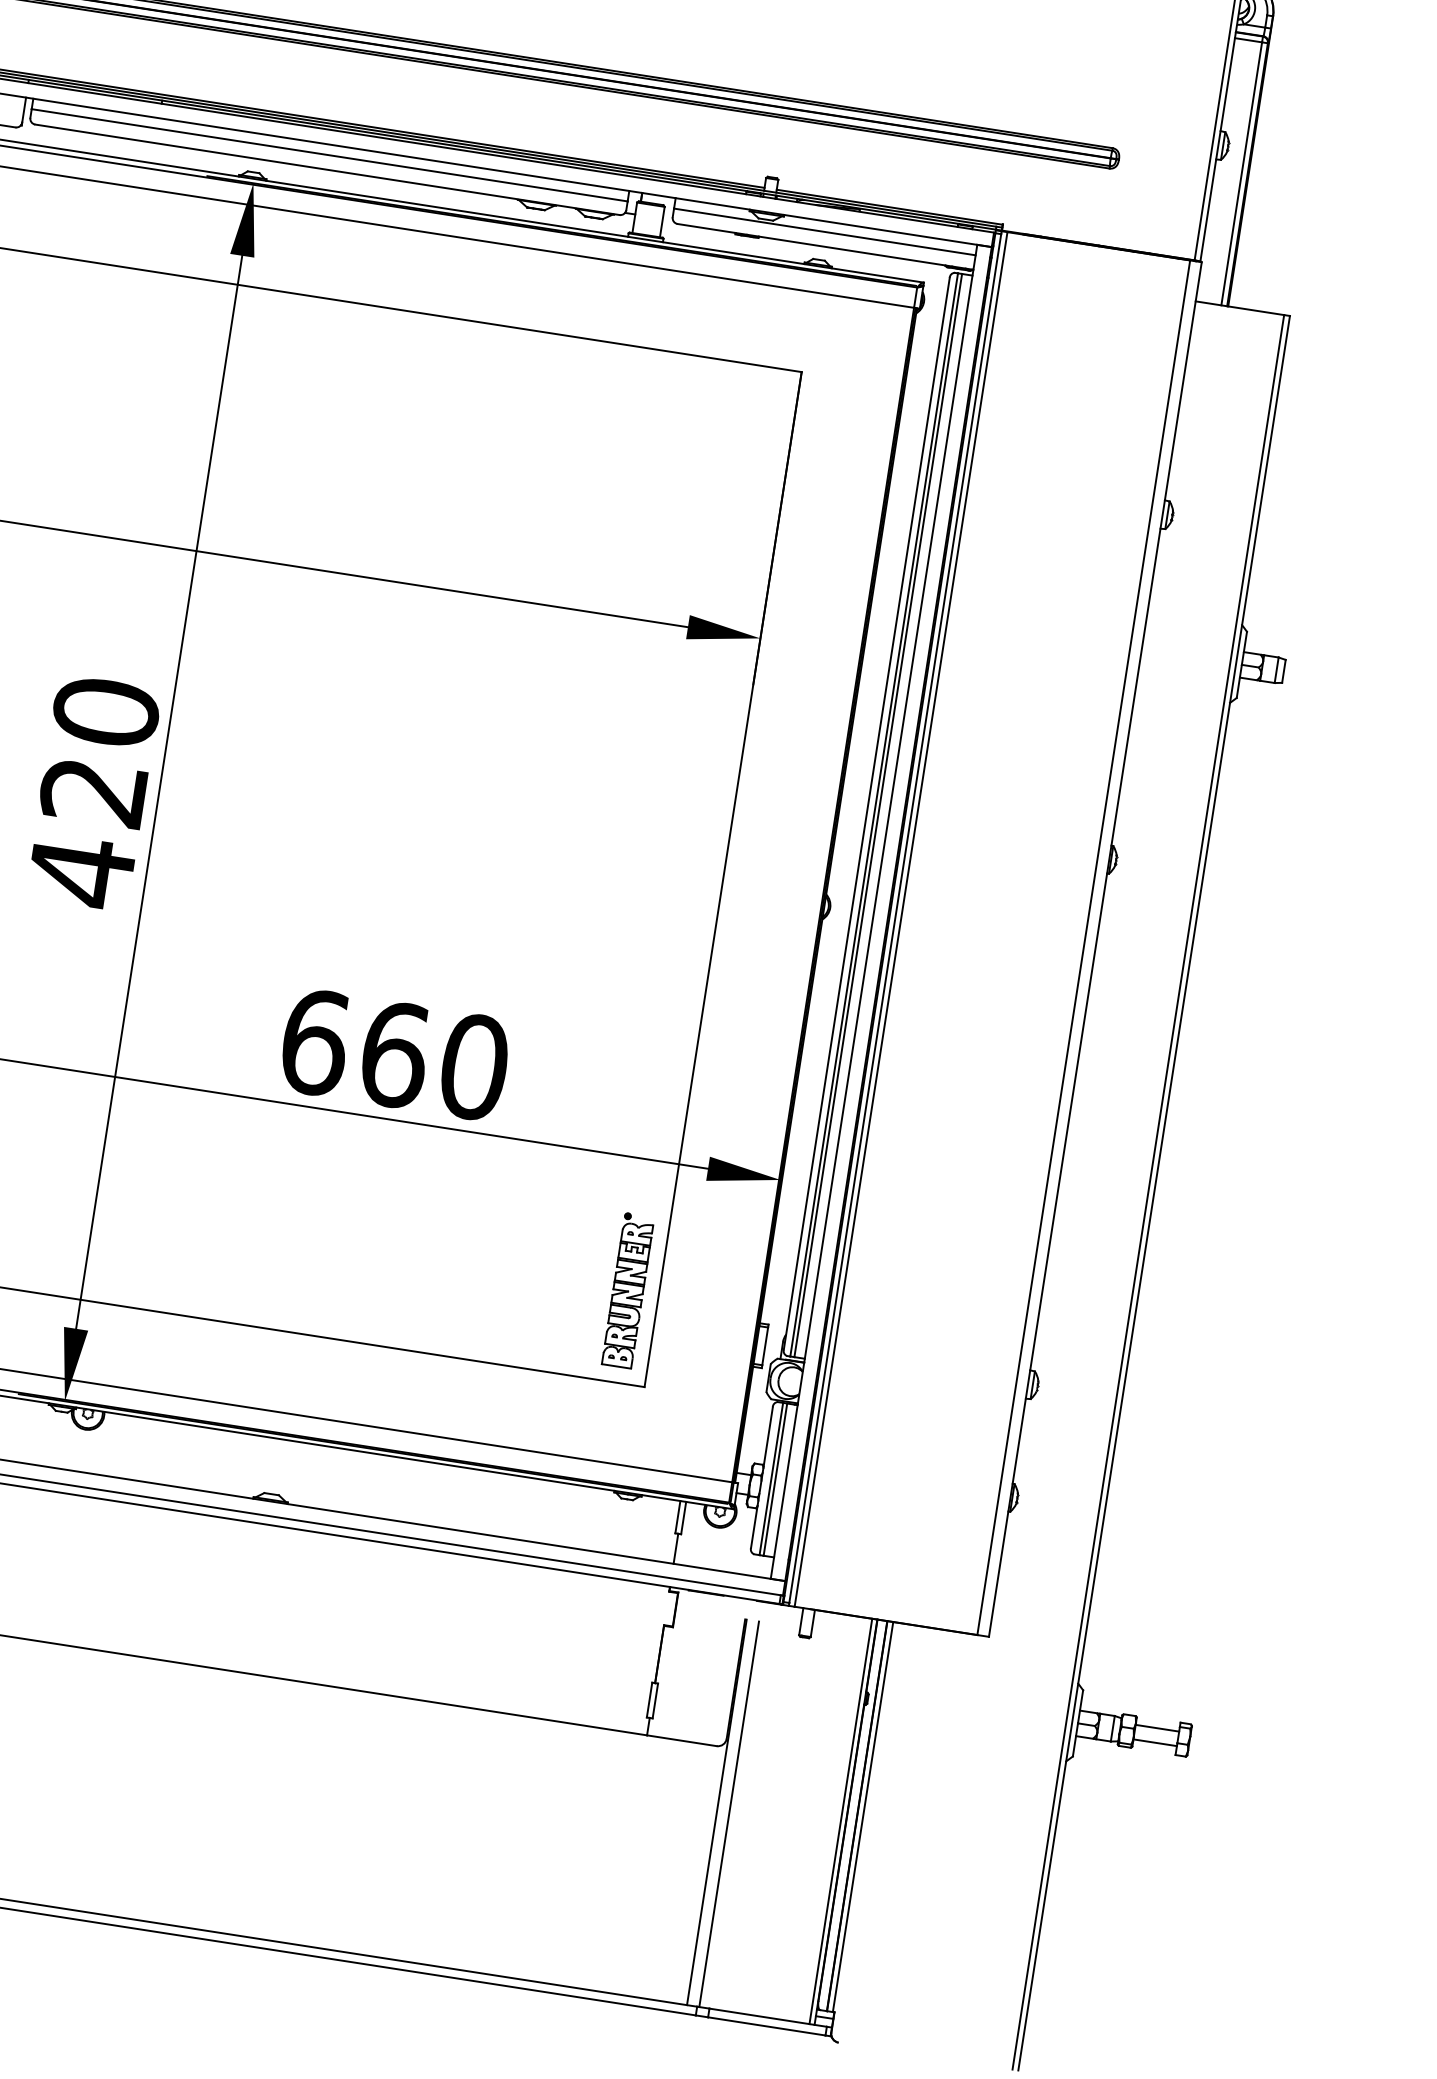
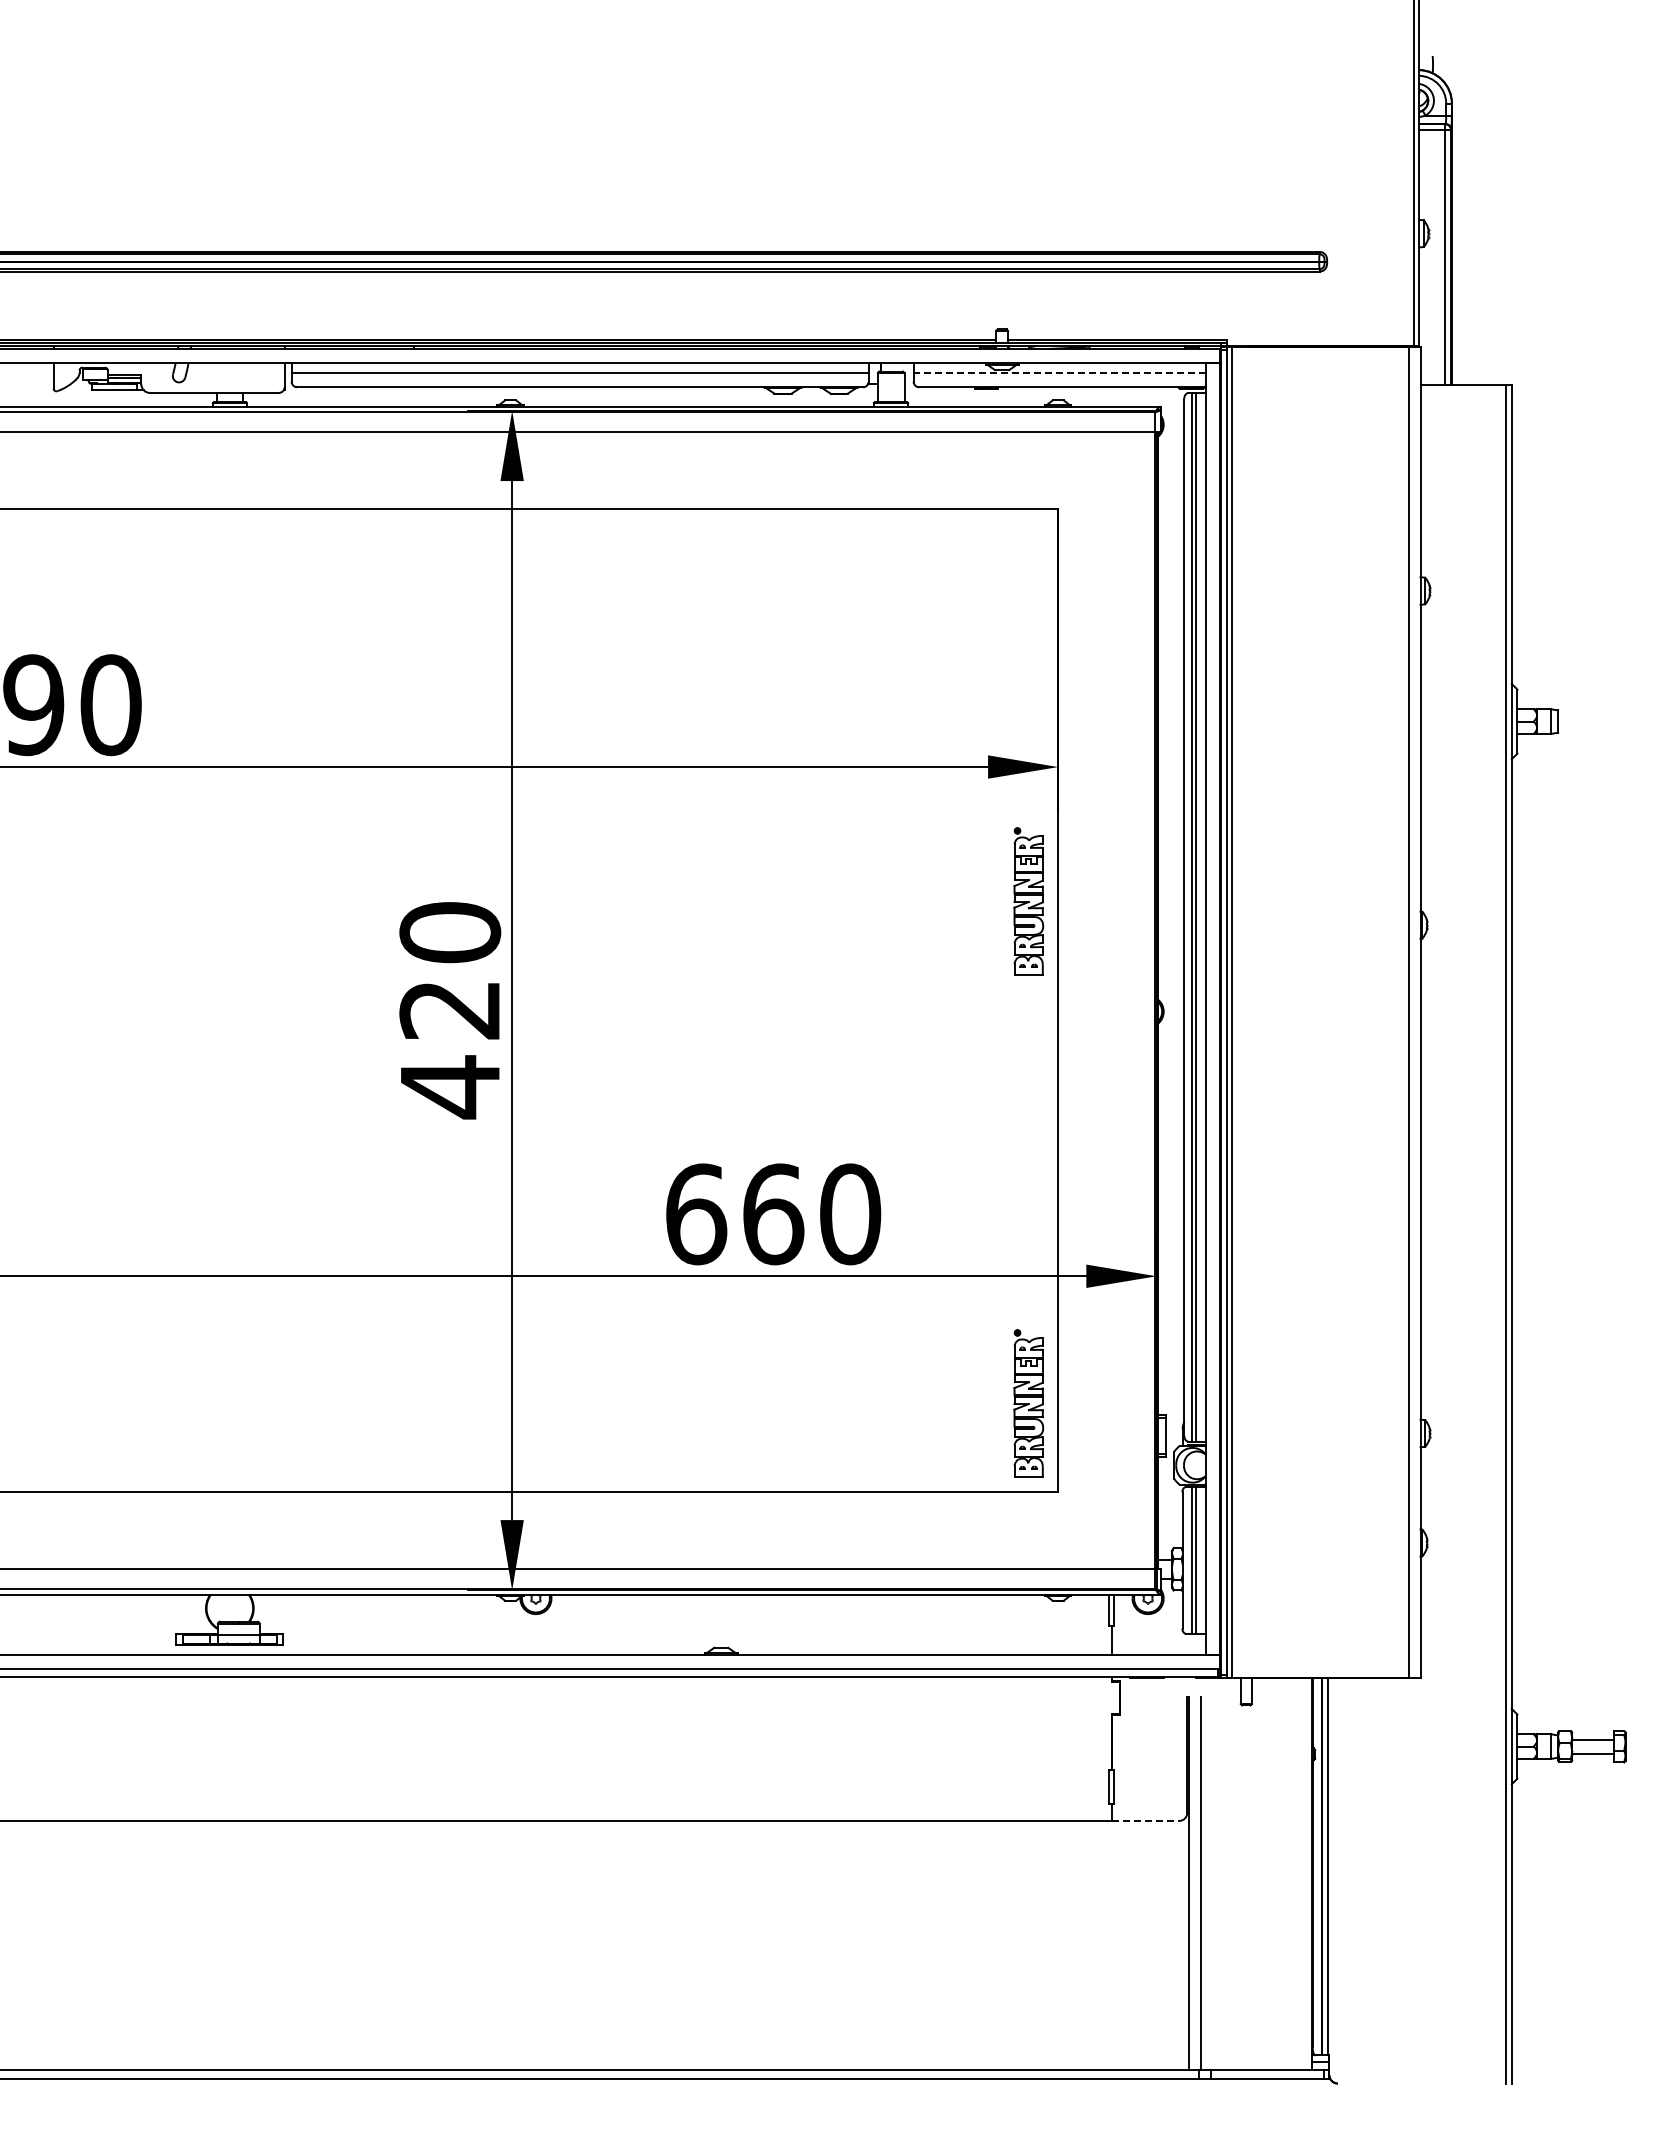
line: (824, 232) -> (1059, 373), solid -> dashed
part: (708, 772) -> (1028, 901), added
line: (681, 1741) -> (1145, 1821), solid -> dashed
line: (840, 1820) -> (1307, 1873), removed

